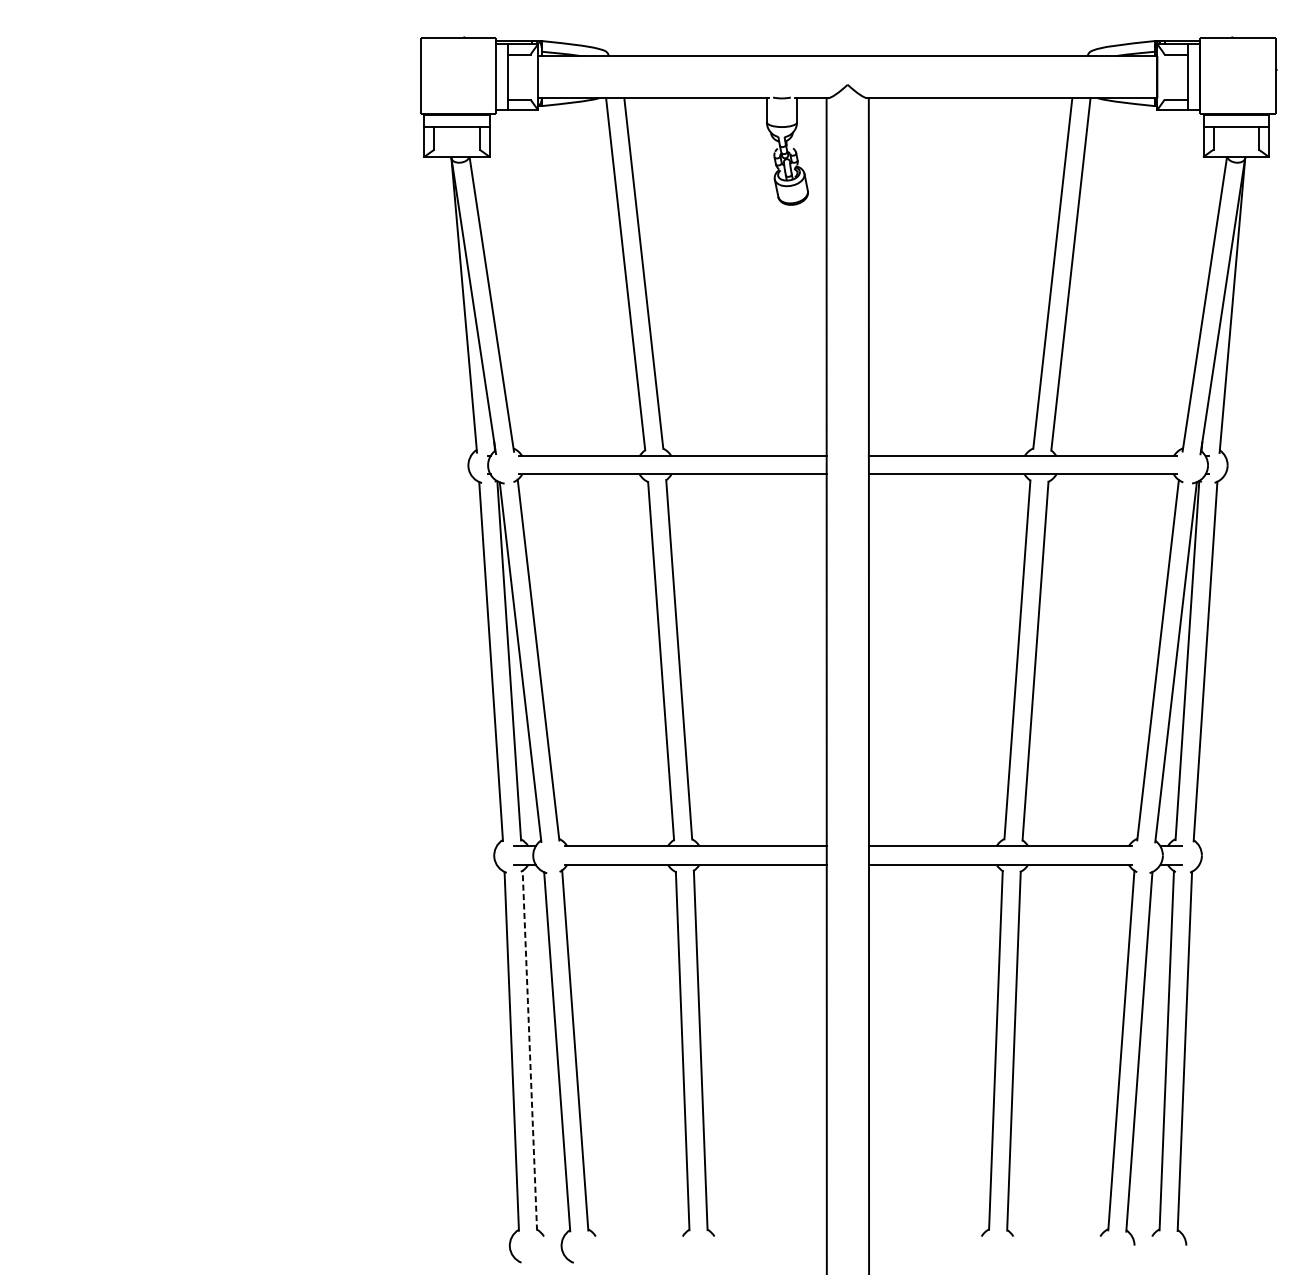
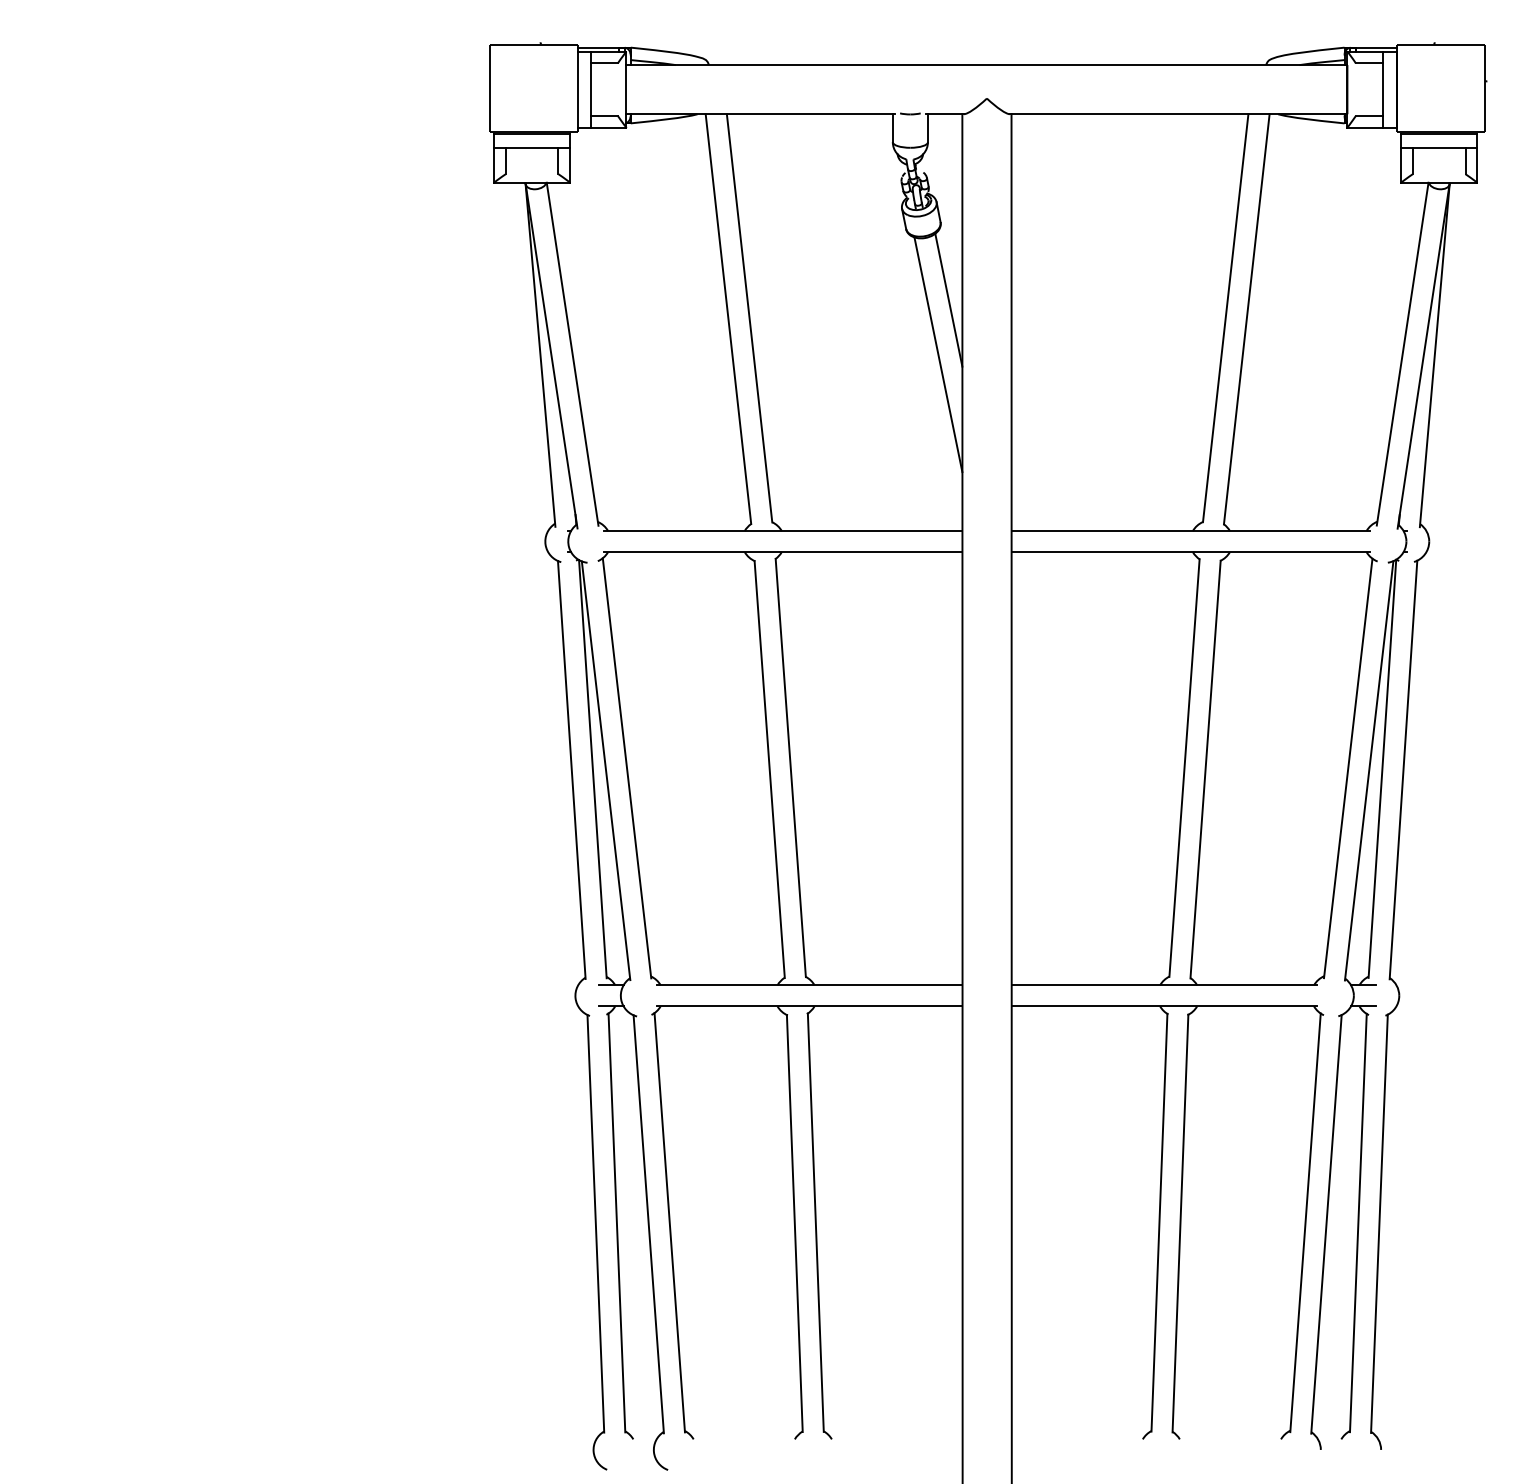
line: (814, 257) -> (948, 299), added
line: (806, 304) -> (938, 354), added
line: (529, 1050) -> (616, 1222), dashed -> solid

